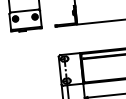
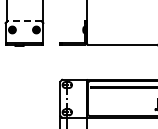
line: (23, 11) -> (23, 21), solid -> dashed

